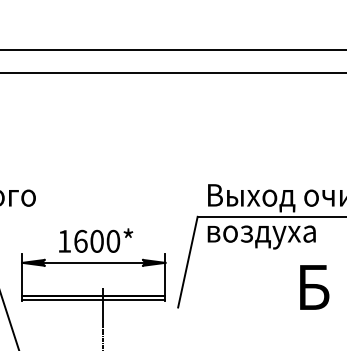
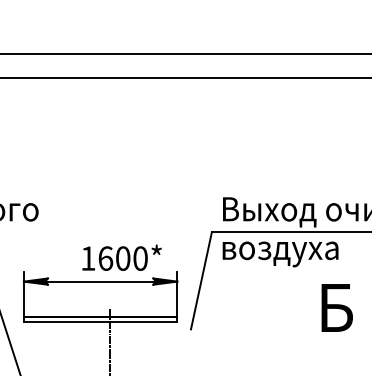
text: (95, 240) -> (121, 257), moved

